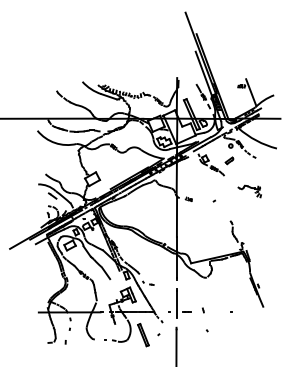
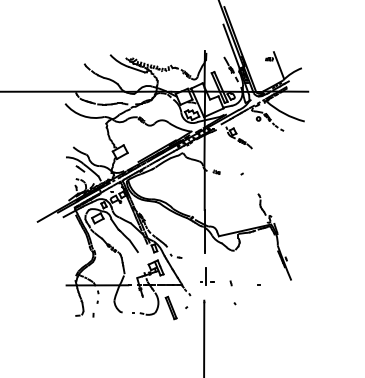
part: (228, 160) -> (256, 133), removed
part: (249, 191) -> (277, 164), removed
part: (179, 303) -> (207, 276), size x0.6

